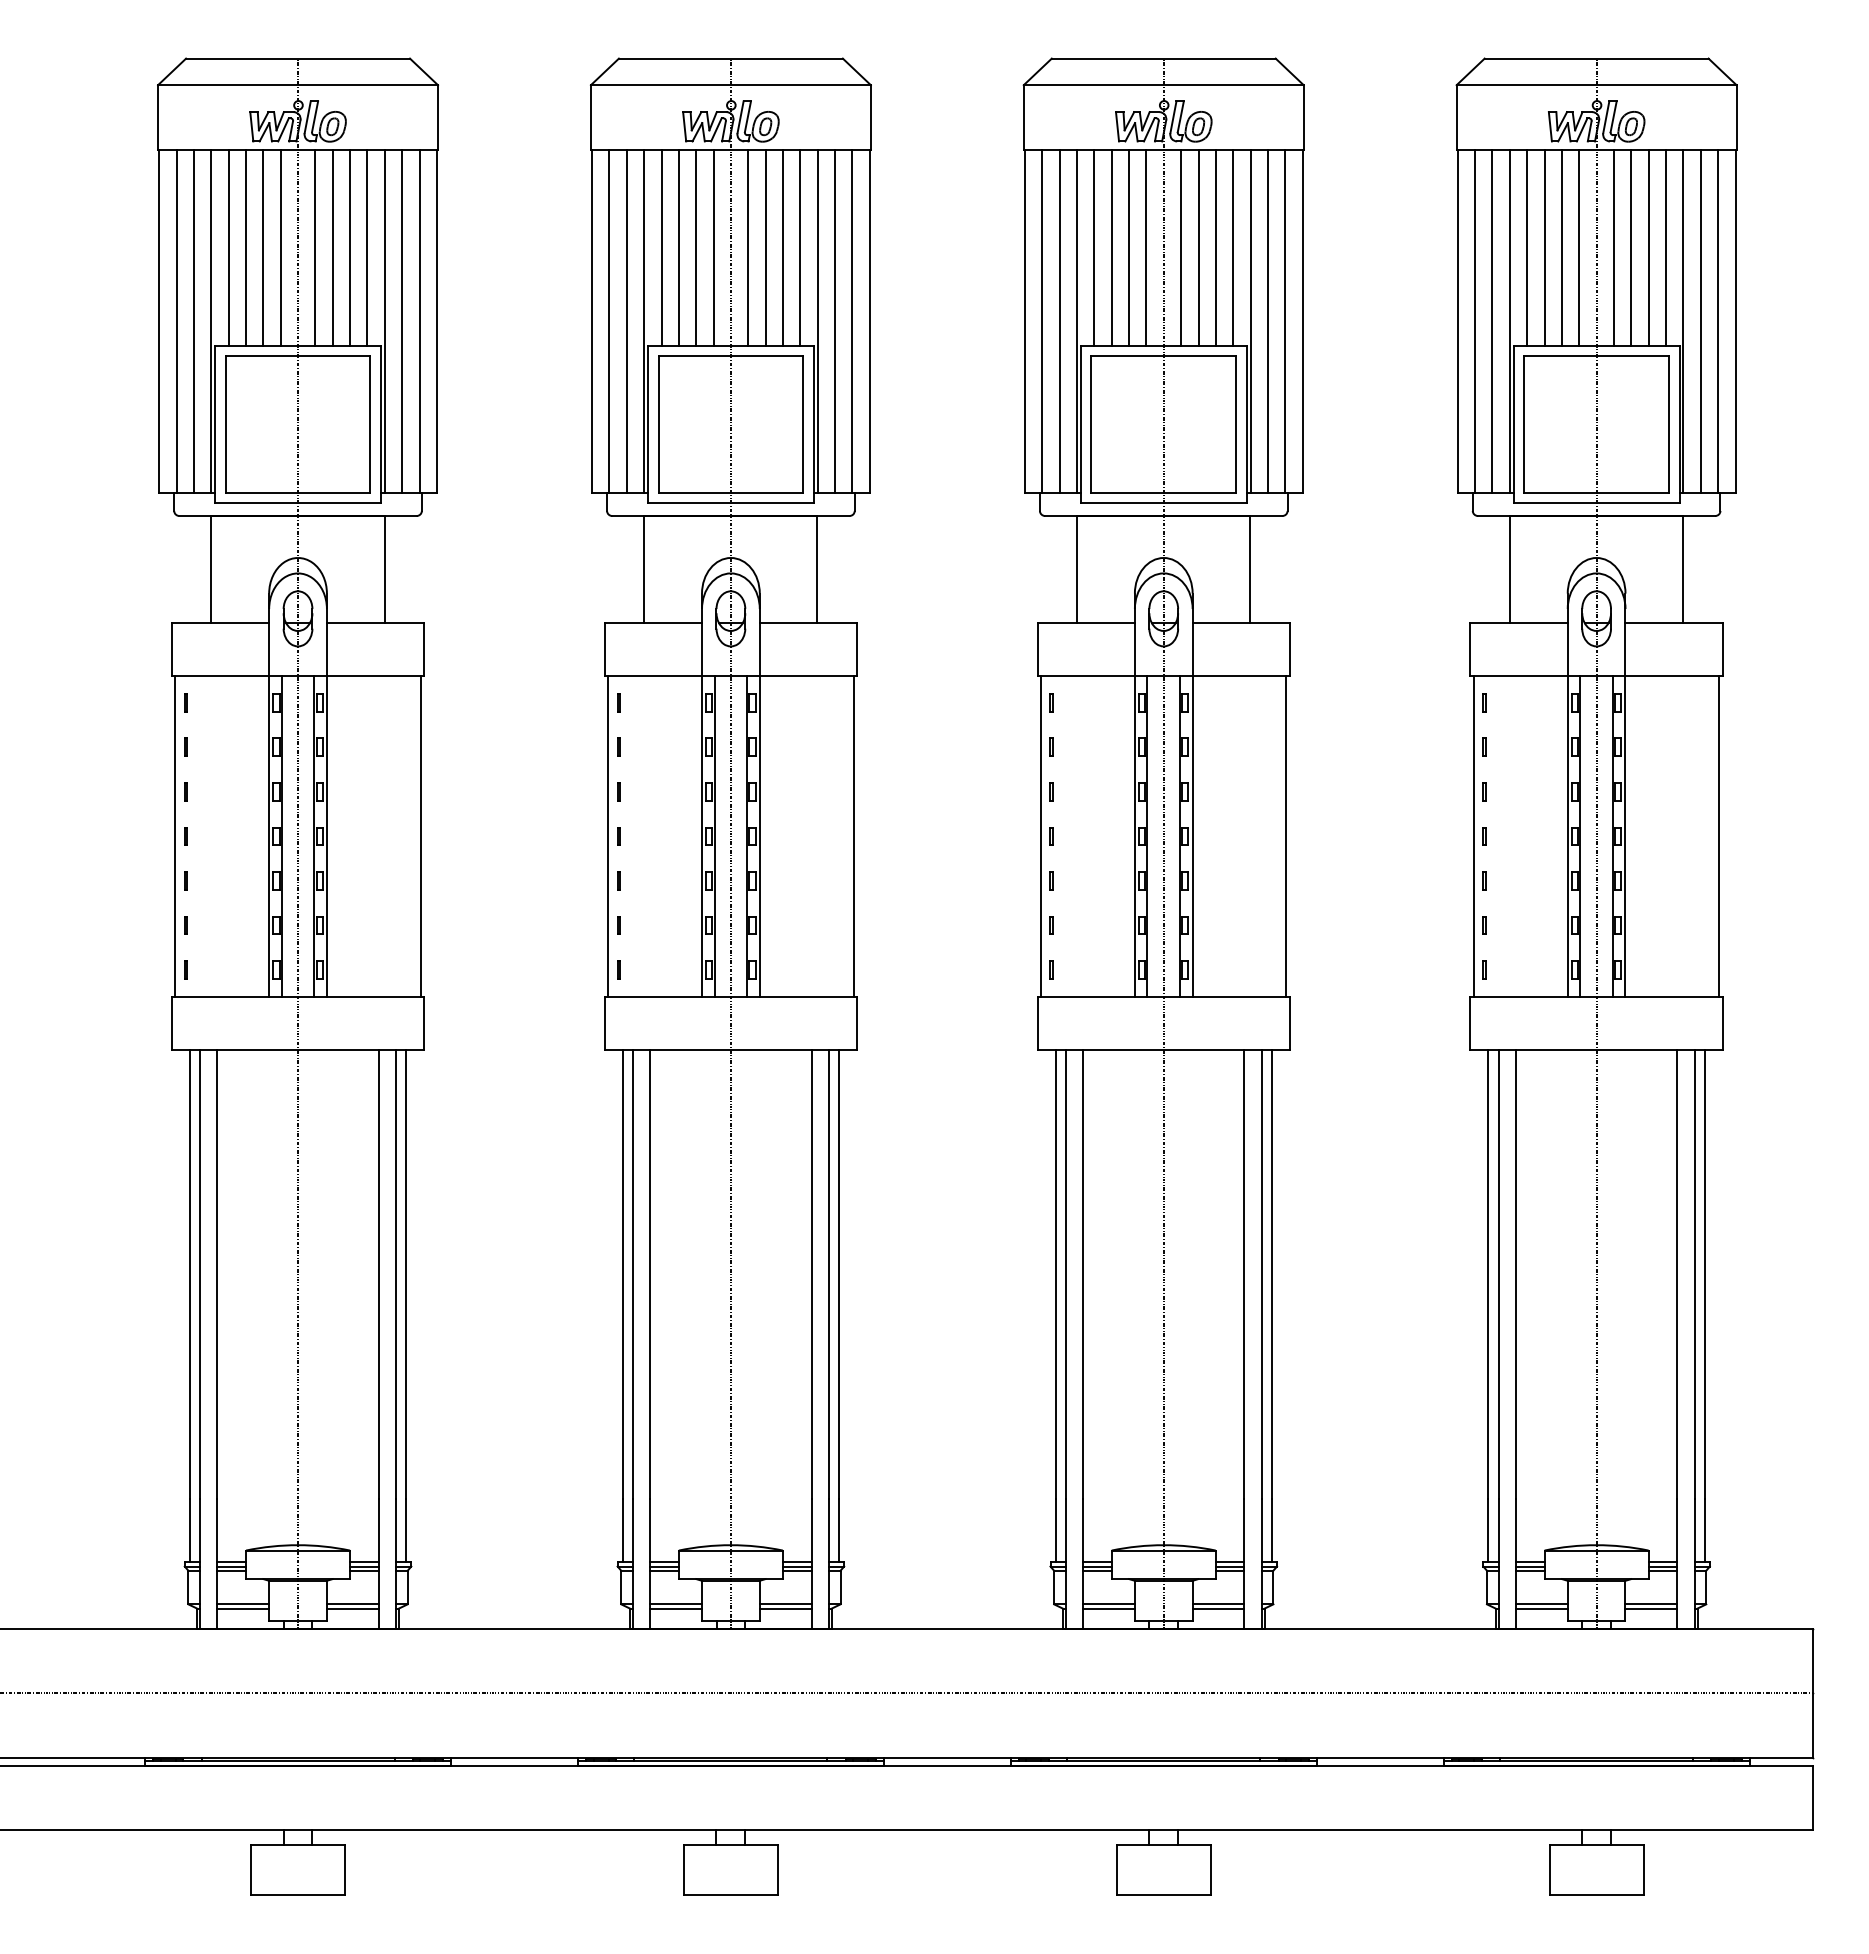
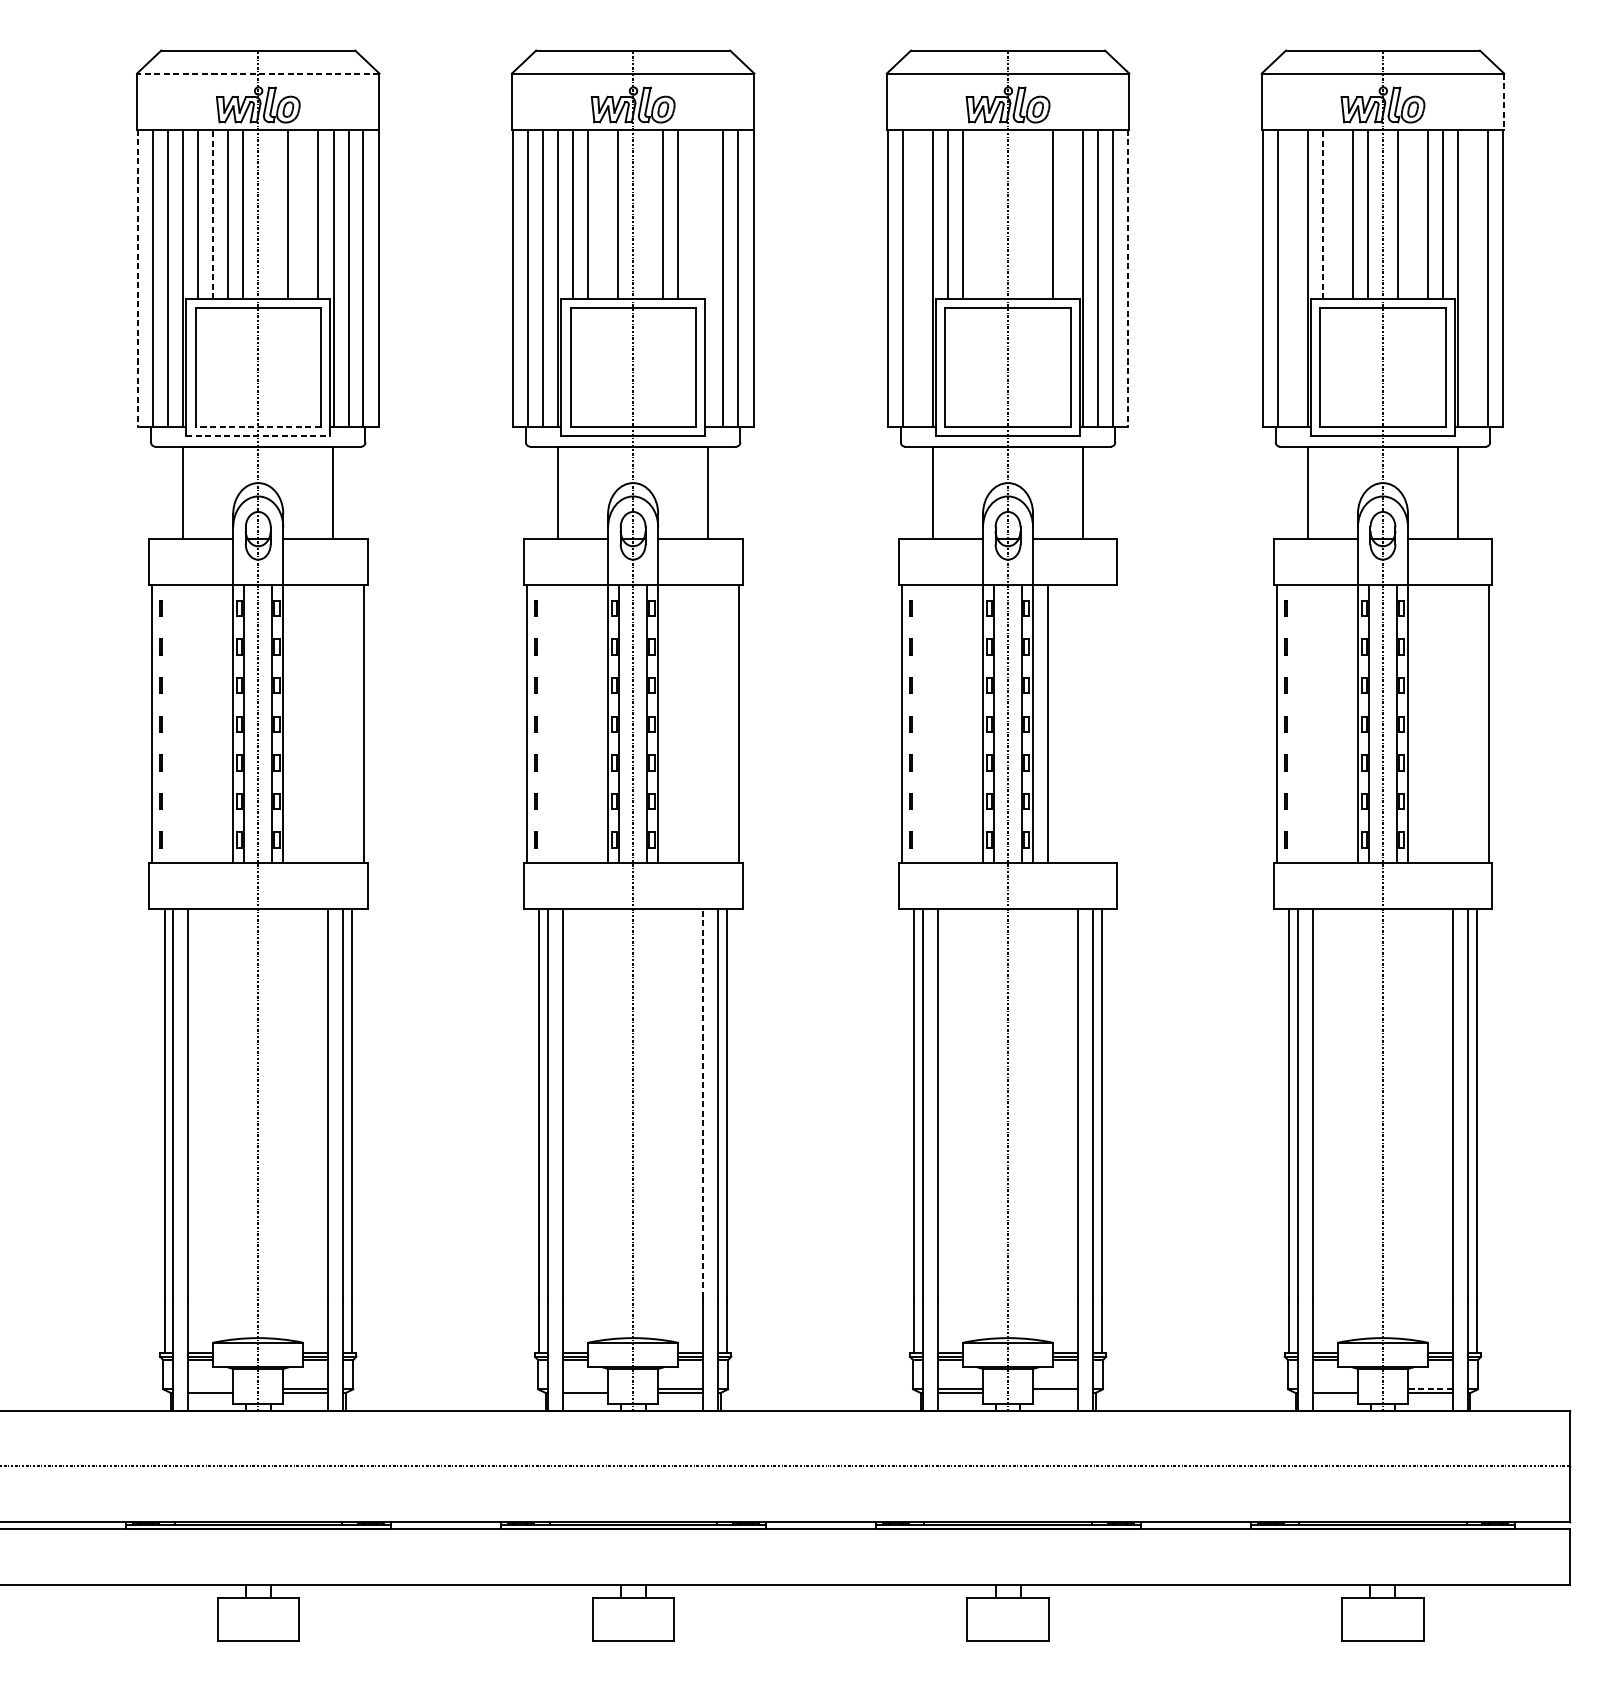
line: (298, 85) -> (258, 73), solid -> dashed
line: (1736, 118) -> (1504, 102), solid -> dashed
line: (245, 247) -> (212, 214), solid -> dashed
line: (315, 247) -> (273, 214), removed
line: (350, 247) -> (303, 214), removed
line: (696, 247) -> (603, 214), removed
line: (748, 247) -> (648, 214), removed
line: (800, 247) -> (693, 214), removed
line: (1128, 247) -> (977, 214), removed
line: (1146, 247) -> (993, 214), removed
line: (1181, 247) -> (1023, 214), removed
line: (1198, 247) -> (1038, 214), removed
line: (1233, 247) -> (1068, 214), removed
line: (1527, 247) -> (1323, 214), solid -> dashed
line: (1544, 247) -> (1337, 214), removed
line: (1631, 247) -> (1413, 214), removed
line: (159, 321) -> (138, 278), solid -> dashed
line: (817, 321) -> (708, 278), removed
line: (1059, 321) -> (917, 278), removed
line: (1302, 321) -> (1128, 278), solid -> dashed
line: (1492, 321) -> (1292, 278), removed
line: (1700, 321) -> (1472, 278), removed
line: (297, 493) -> (257, 427), solid -> dashed
line: (298, 503) -> (258, 435), solid -> dashed
line: (1286, 836) -> (1048, 724), moved
line: (811, 1273) -> (702, 1102), solid -> dashed
line: (243, 1604) -> (211, 1389), removed
line: (676, 1604) -> (586, 1389), removed
line: (1541, 1604) -> (1335, 1389), removed
line: (1651, 1604) -> (1430, 1389), solid -> dashed
line: (1218, 1608) -> (1055, 1392), removed

